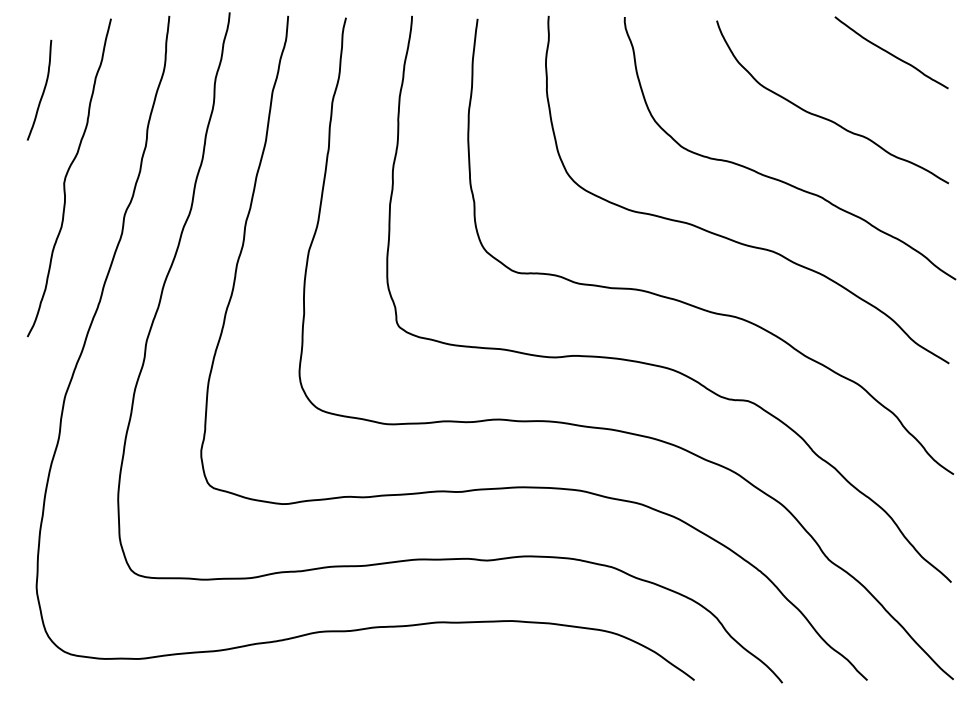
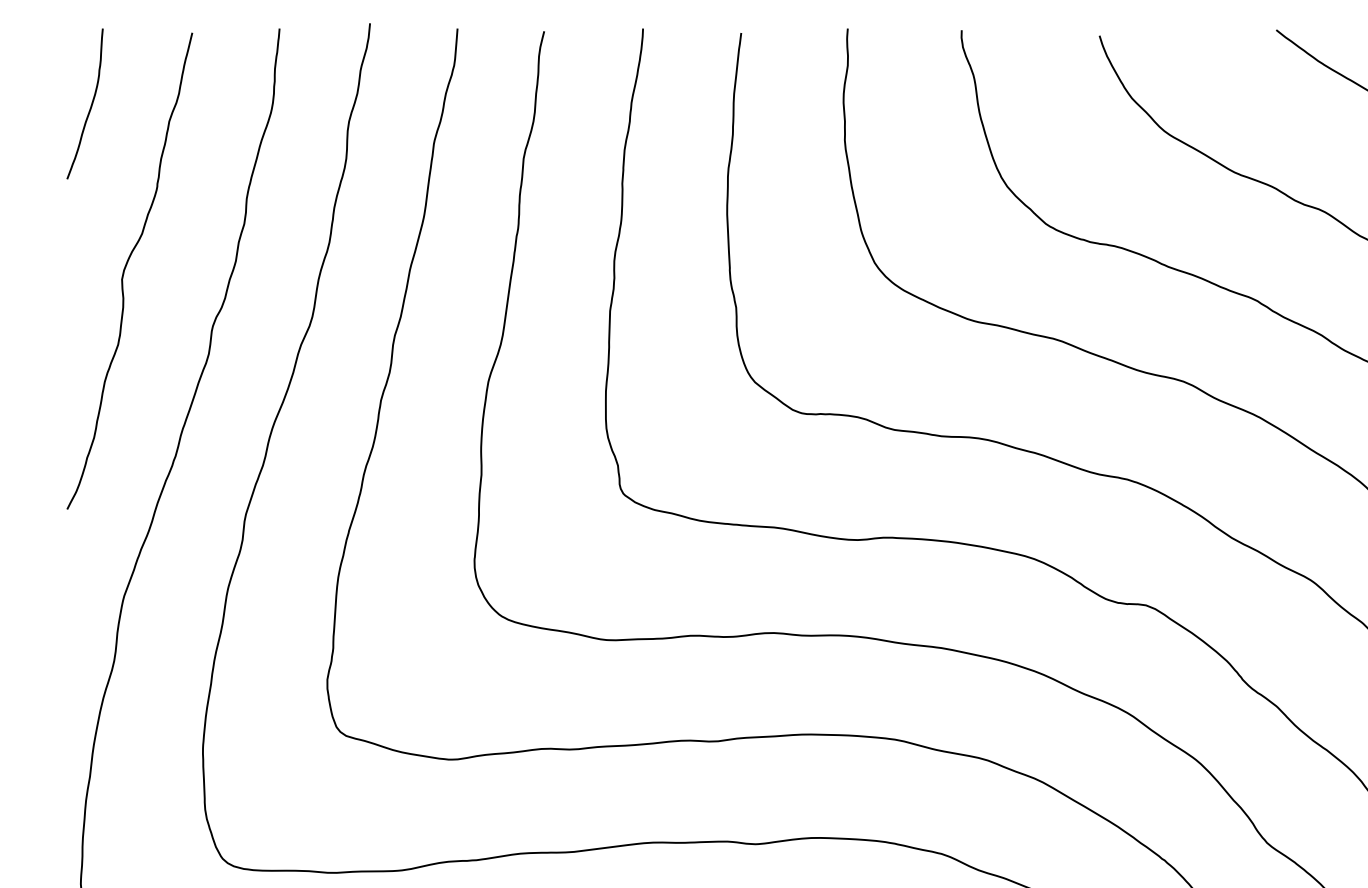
curve: (42, 91) -> (89, 105), moved

